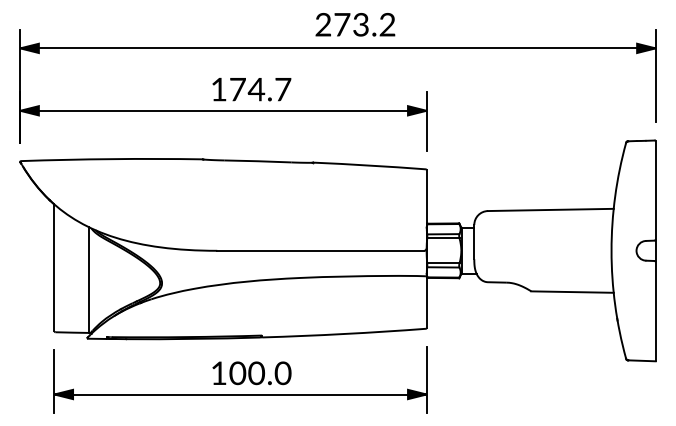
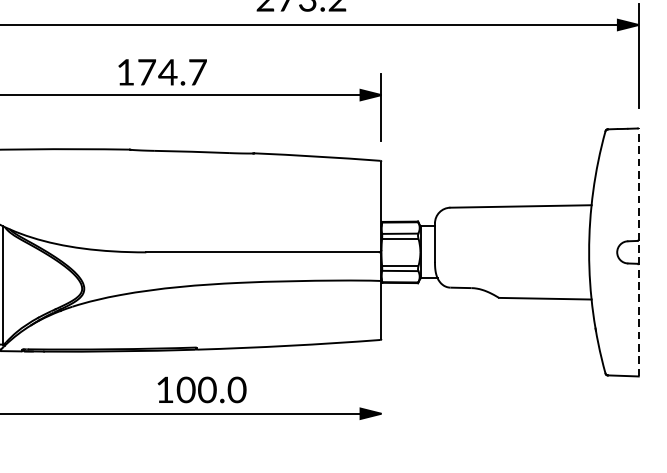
text: (251, 89) -> (162, 72), moved
line: (655, 250) -> (638, 252), solid -> dashed
text: (251, 373) -> (201, 390), moved
line: (426, 379) -> (381, 396), removed

